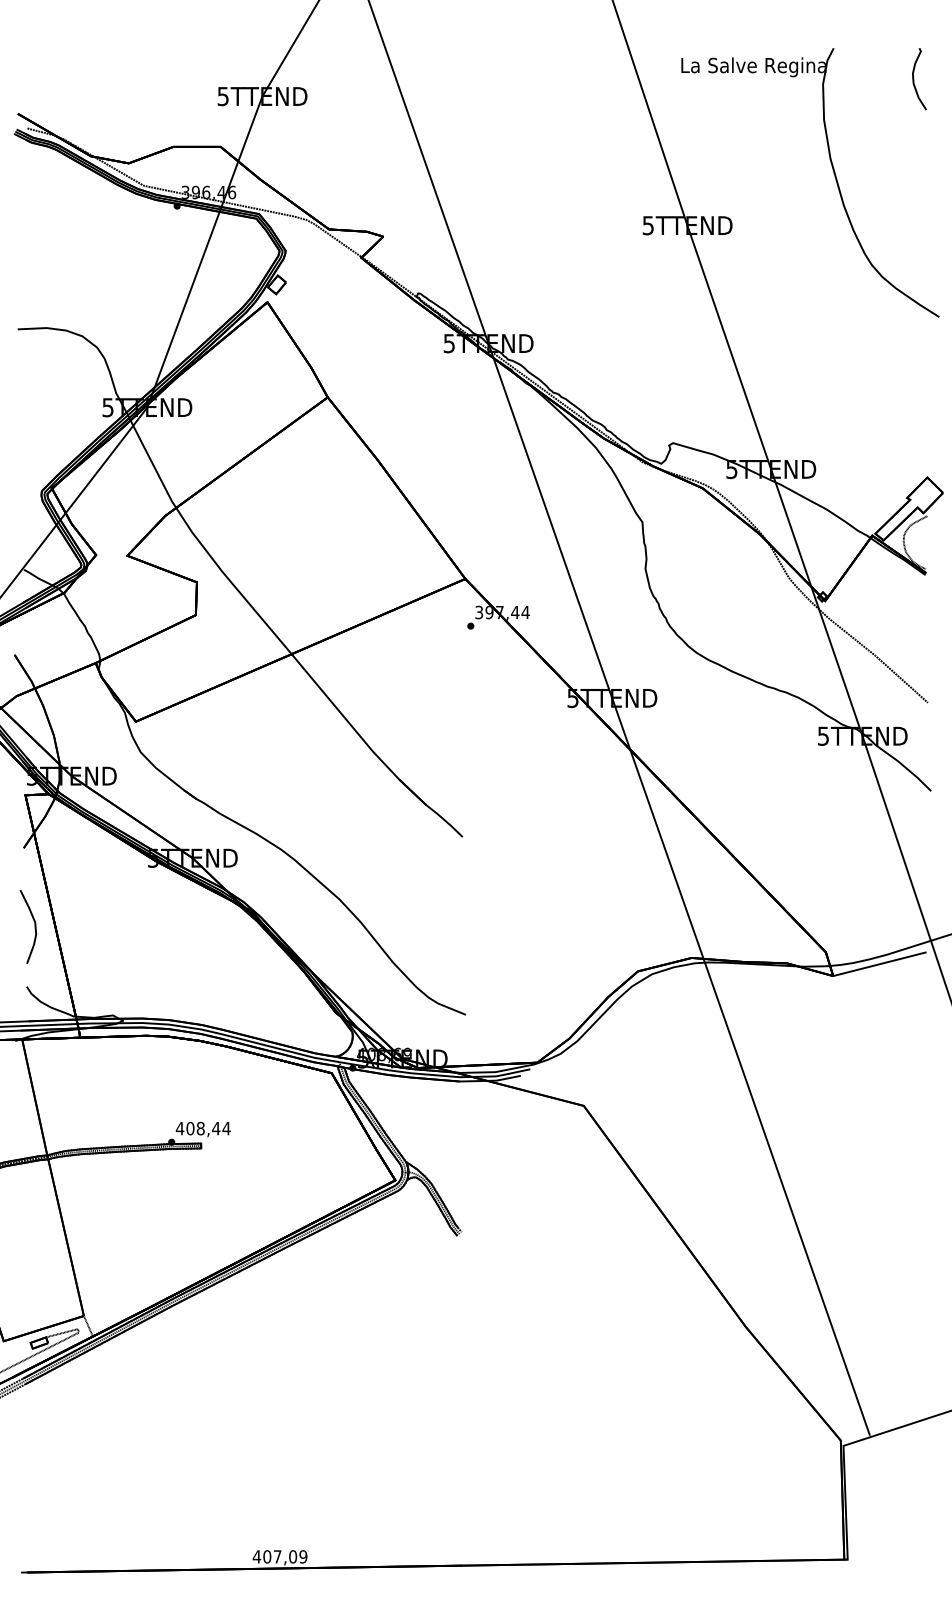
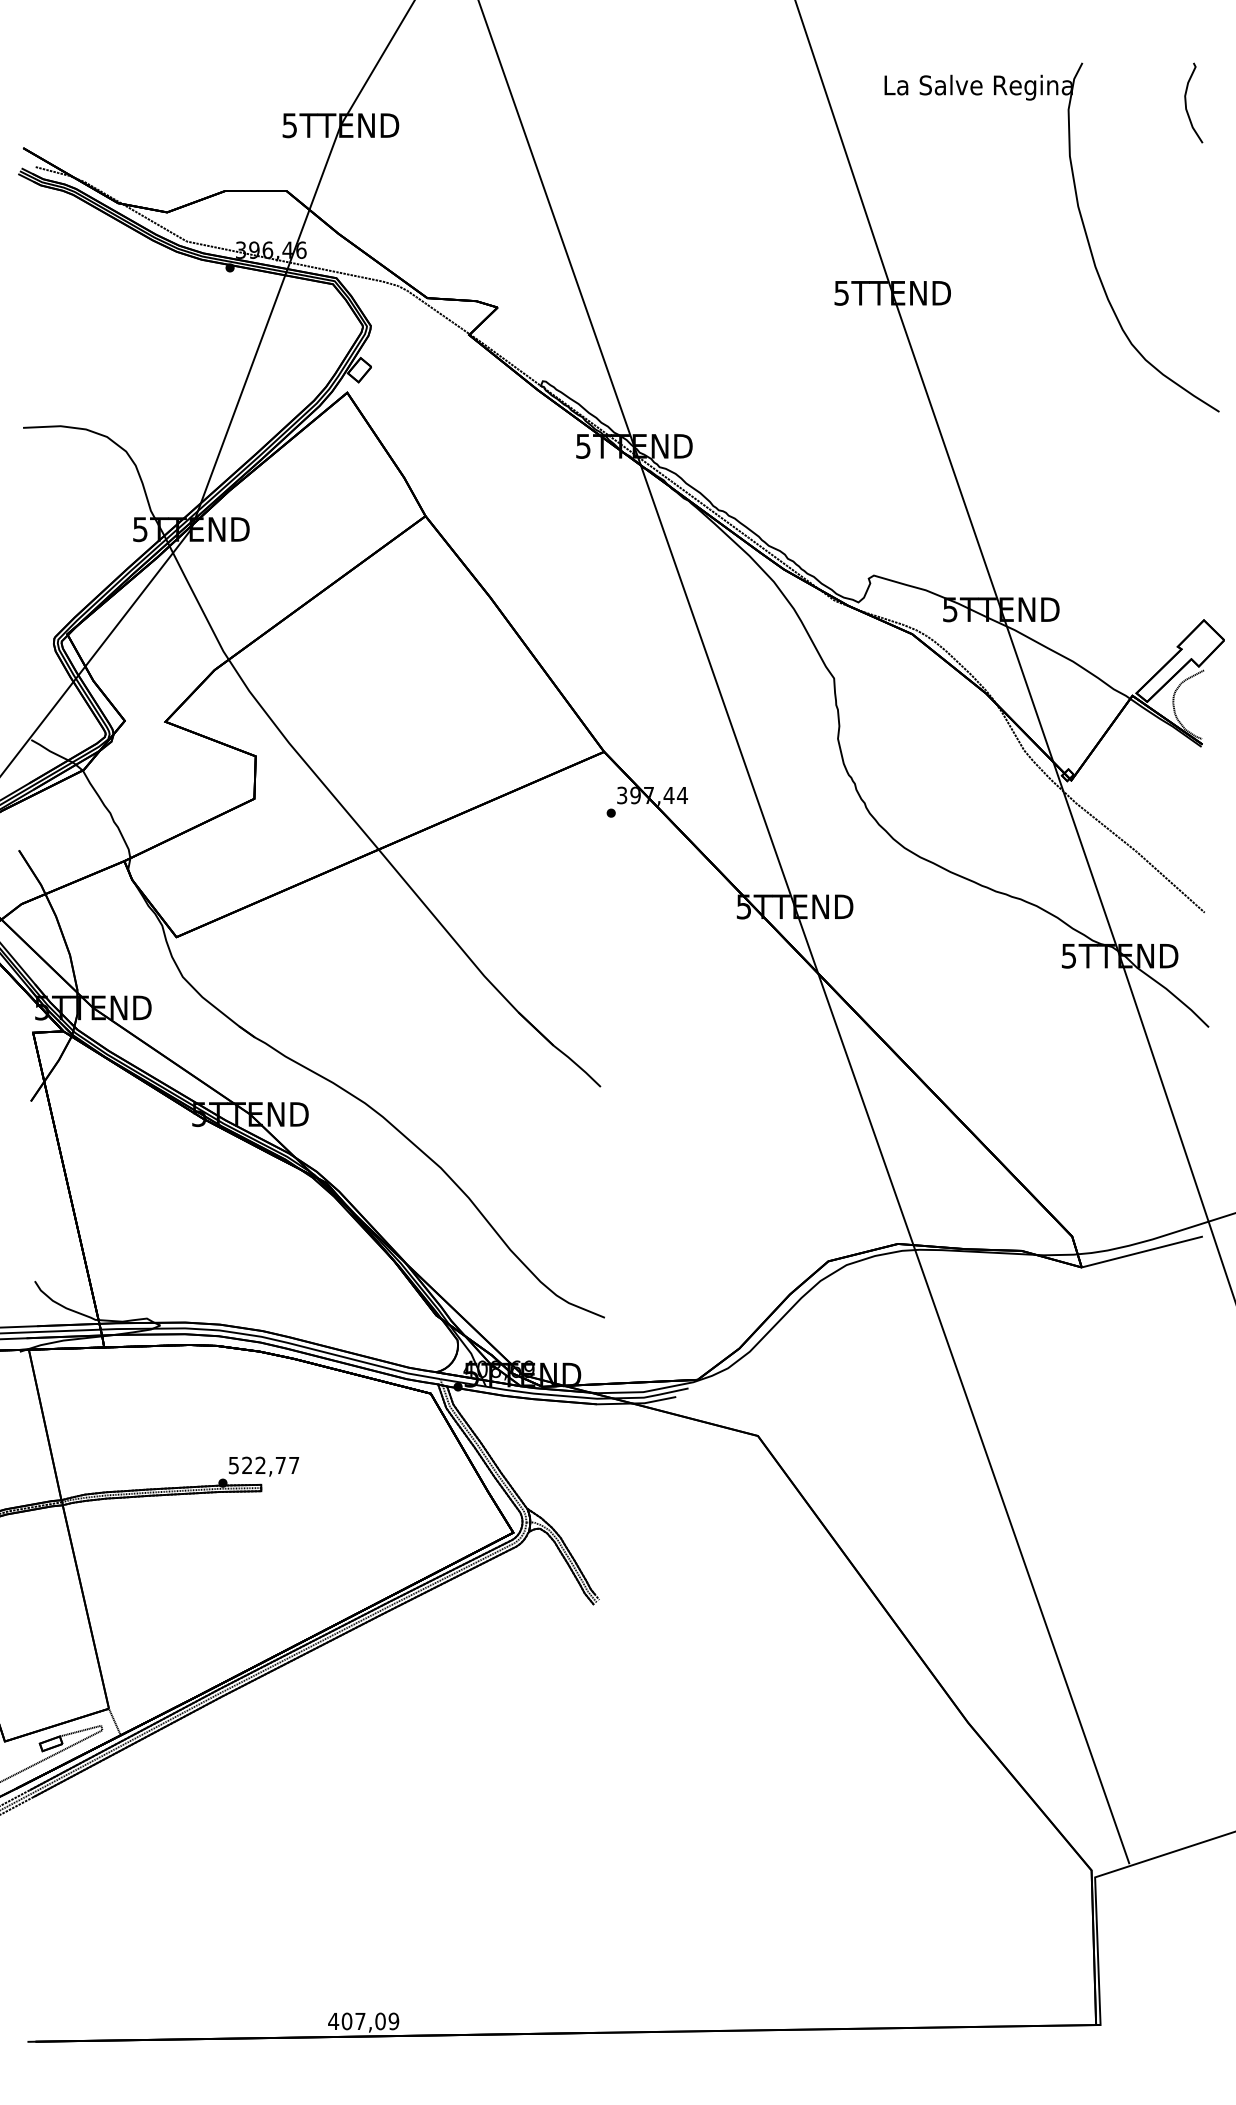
curve: (35, 926) -> (45, 1203), removed
text: (202, 1128) -> (263, 1465), 408,44 -> 522,77

